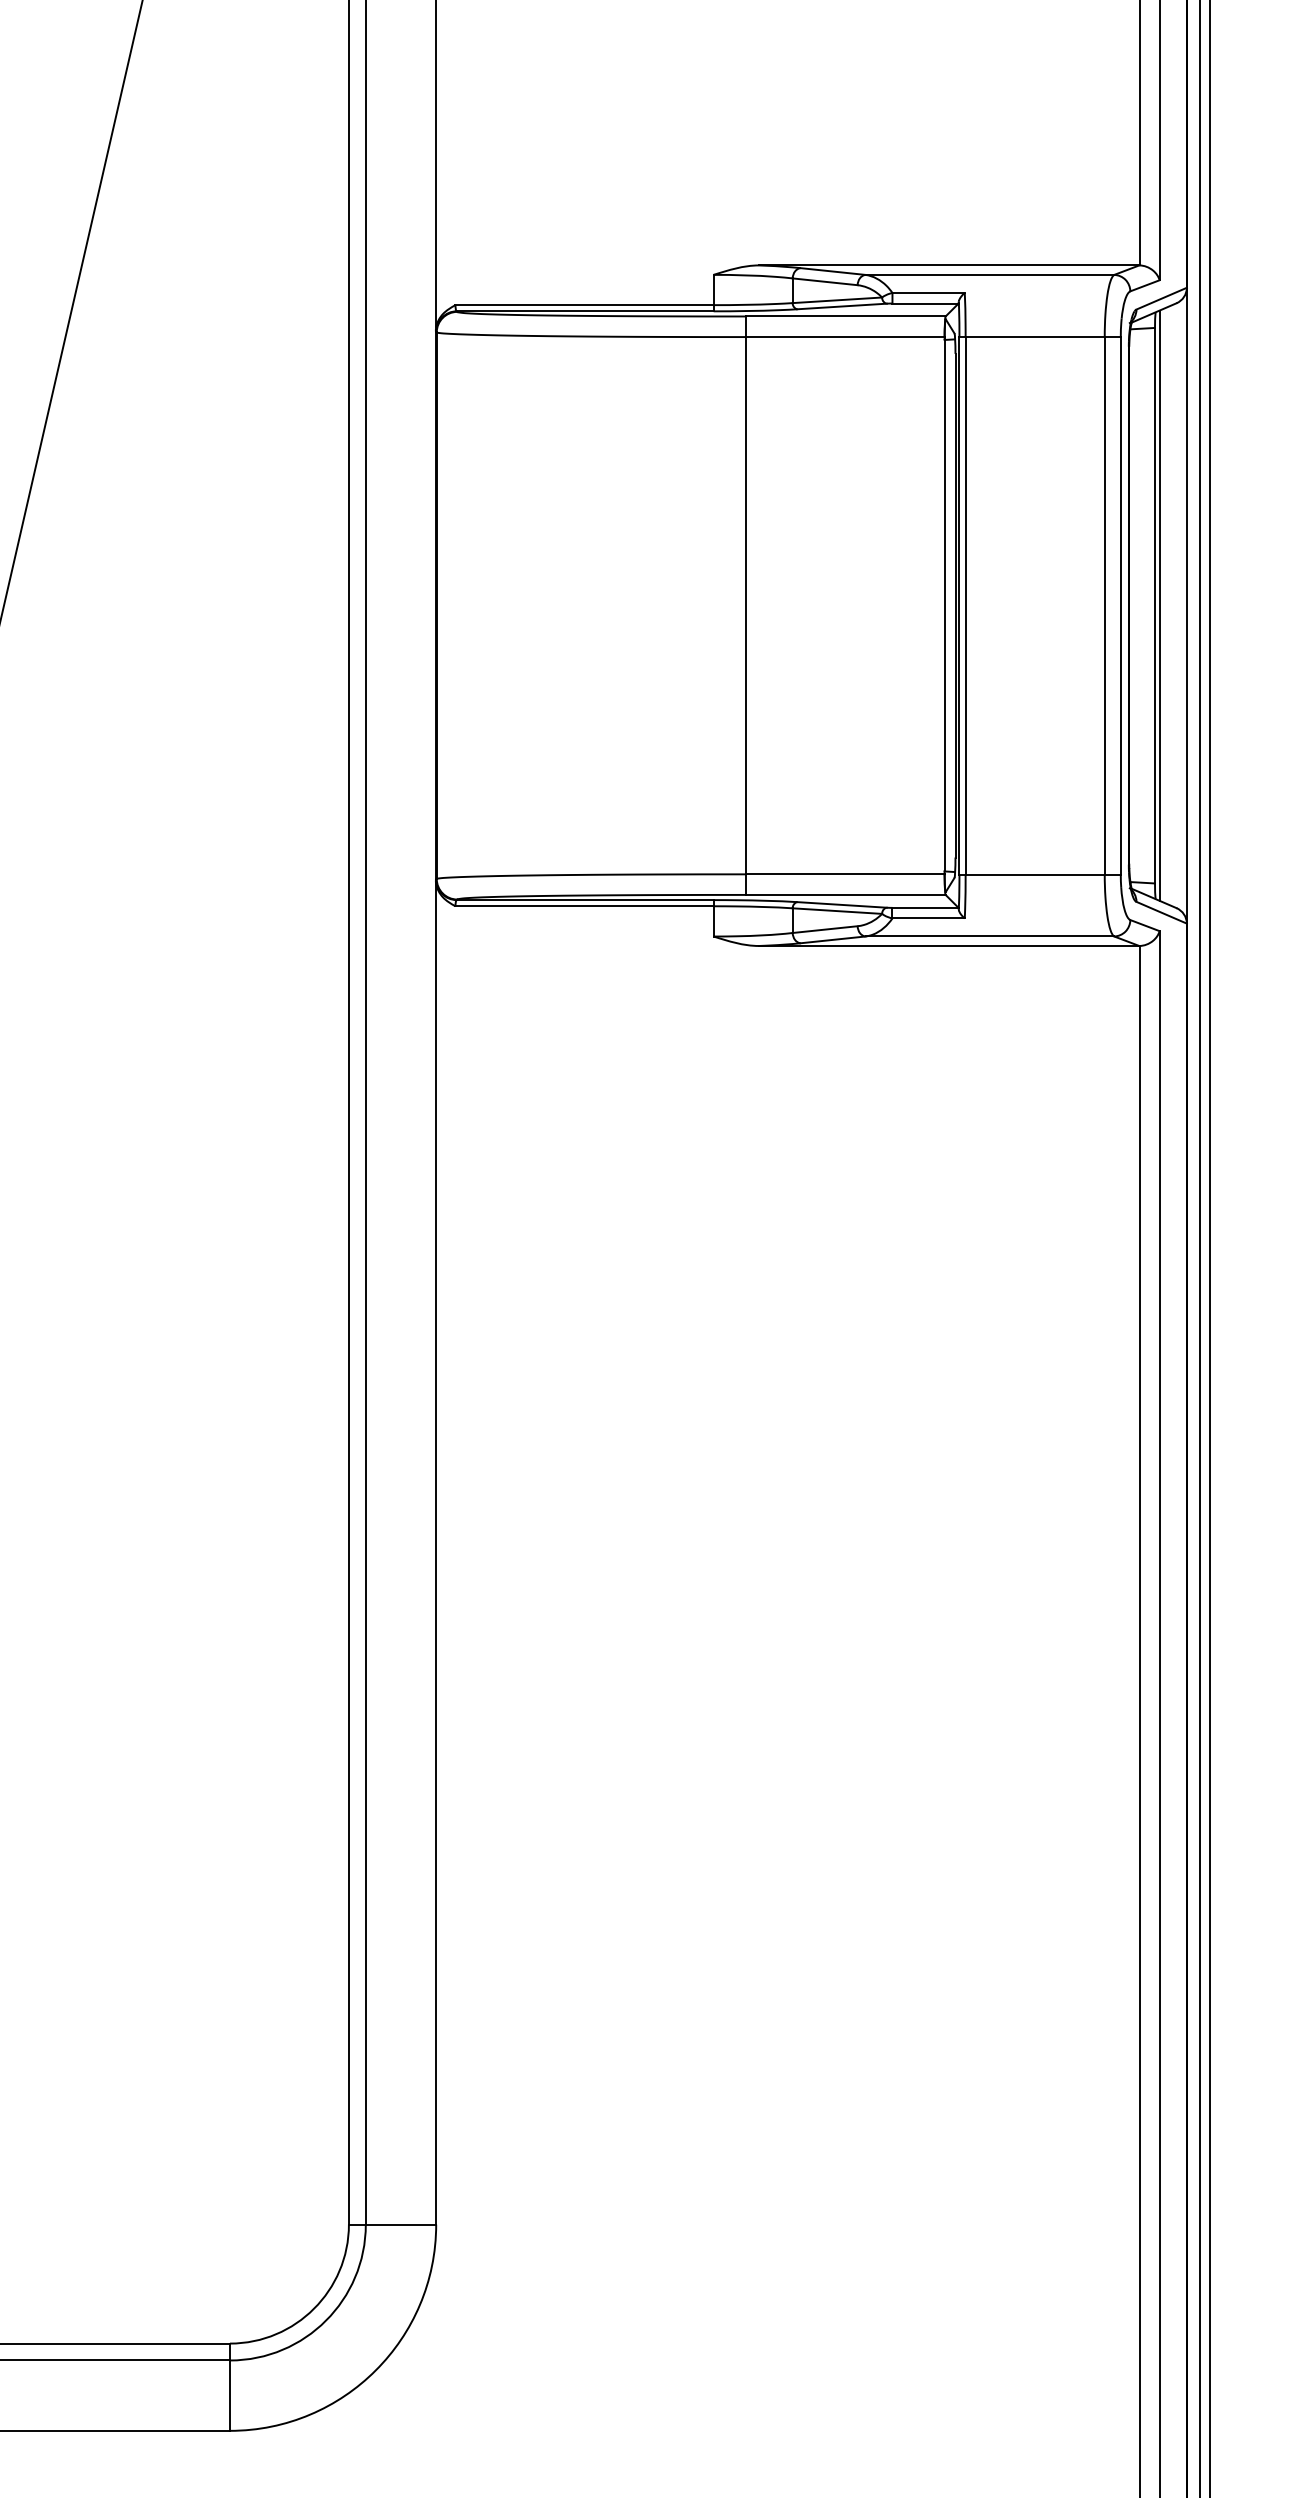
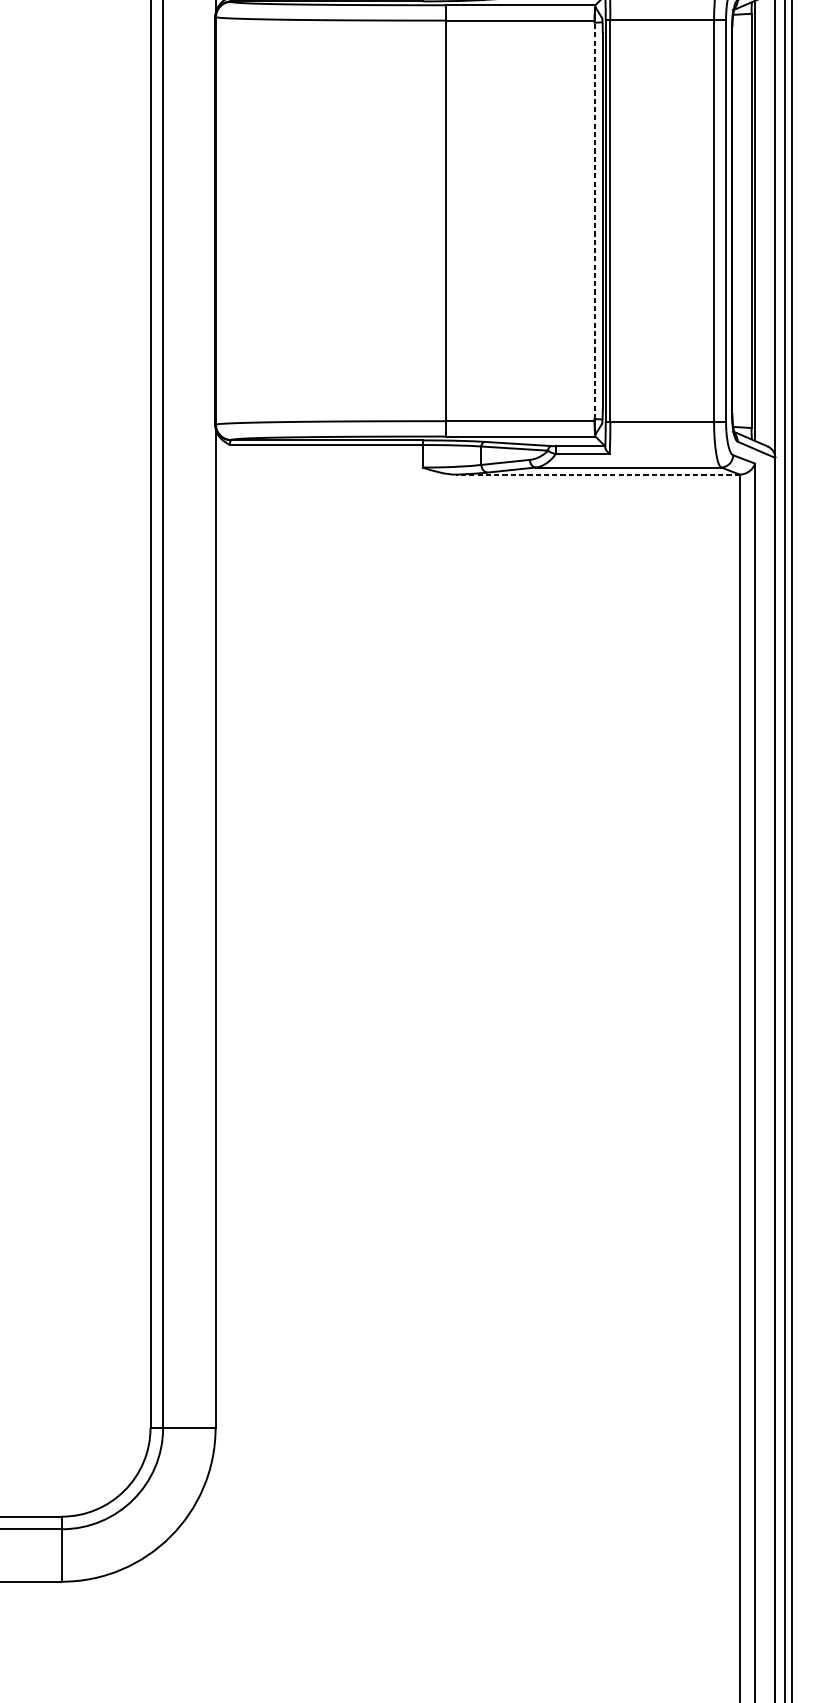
line: (944, 603) -> (594, 219), solid -> dashed
line: (948, 945) -> (597, 474), solid -> dashed

